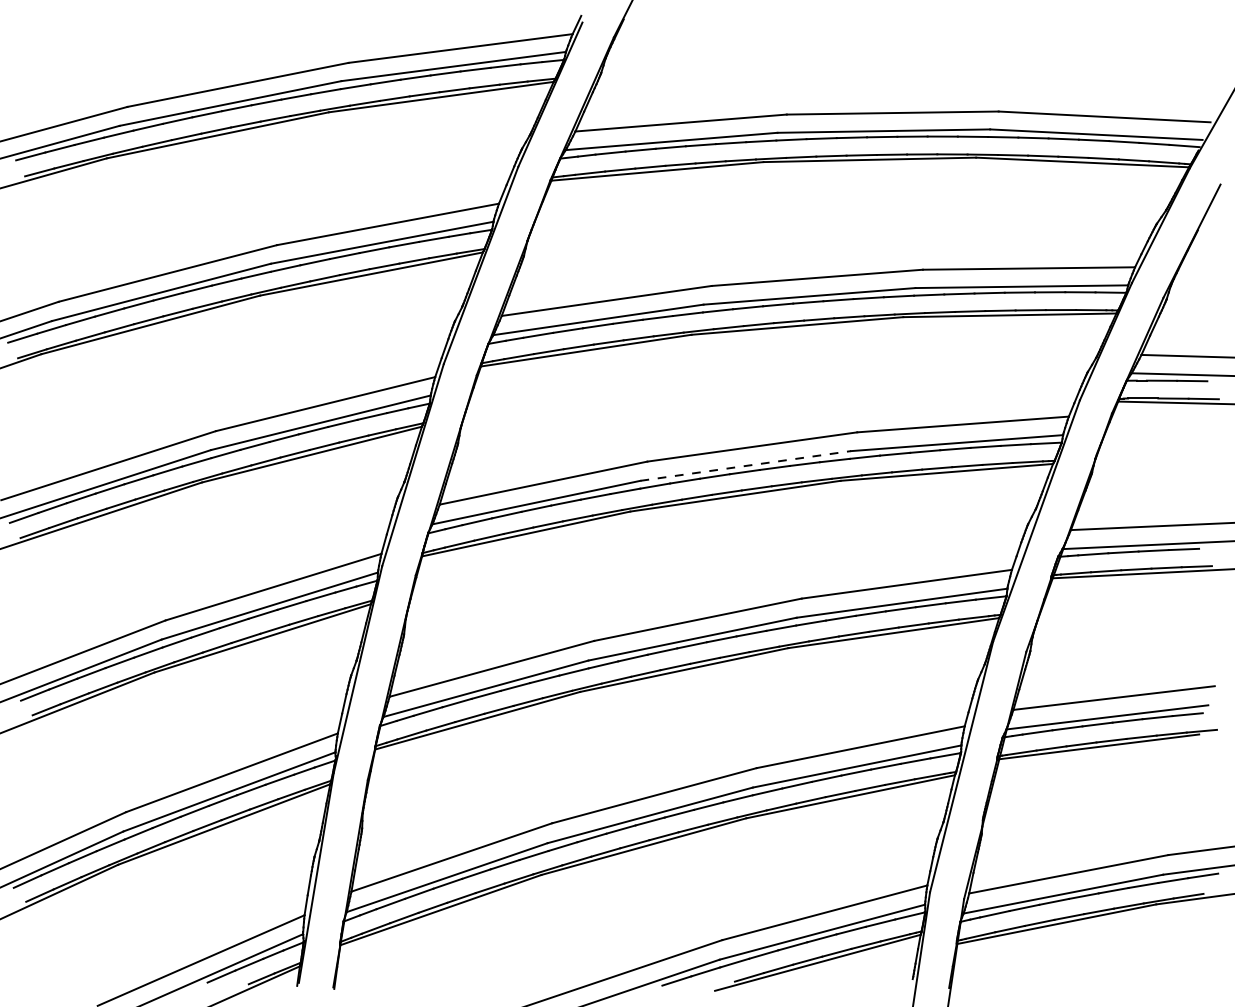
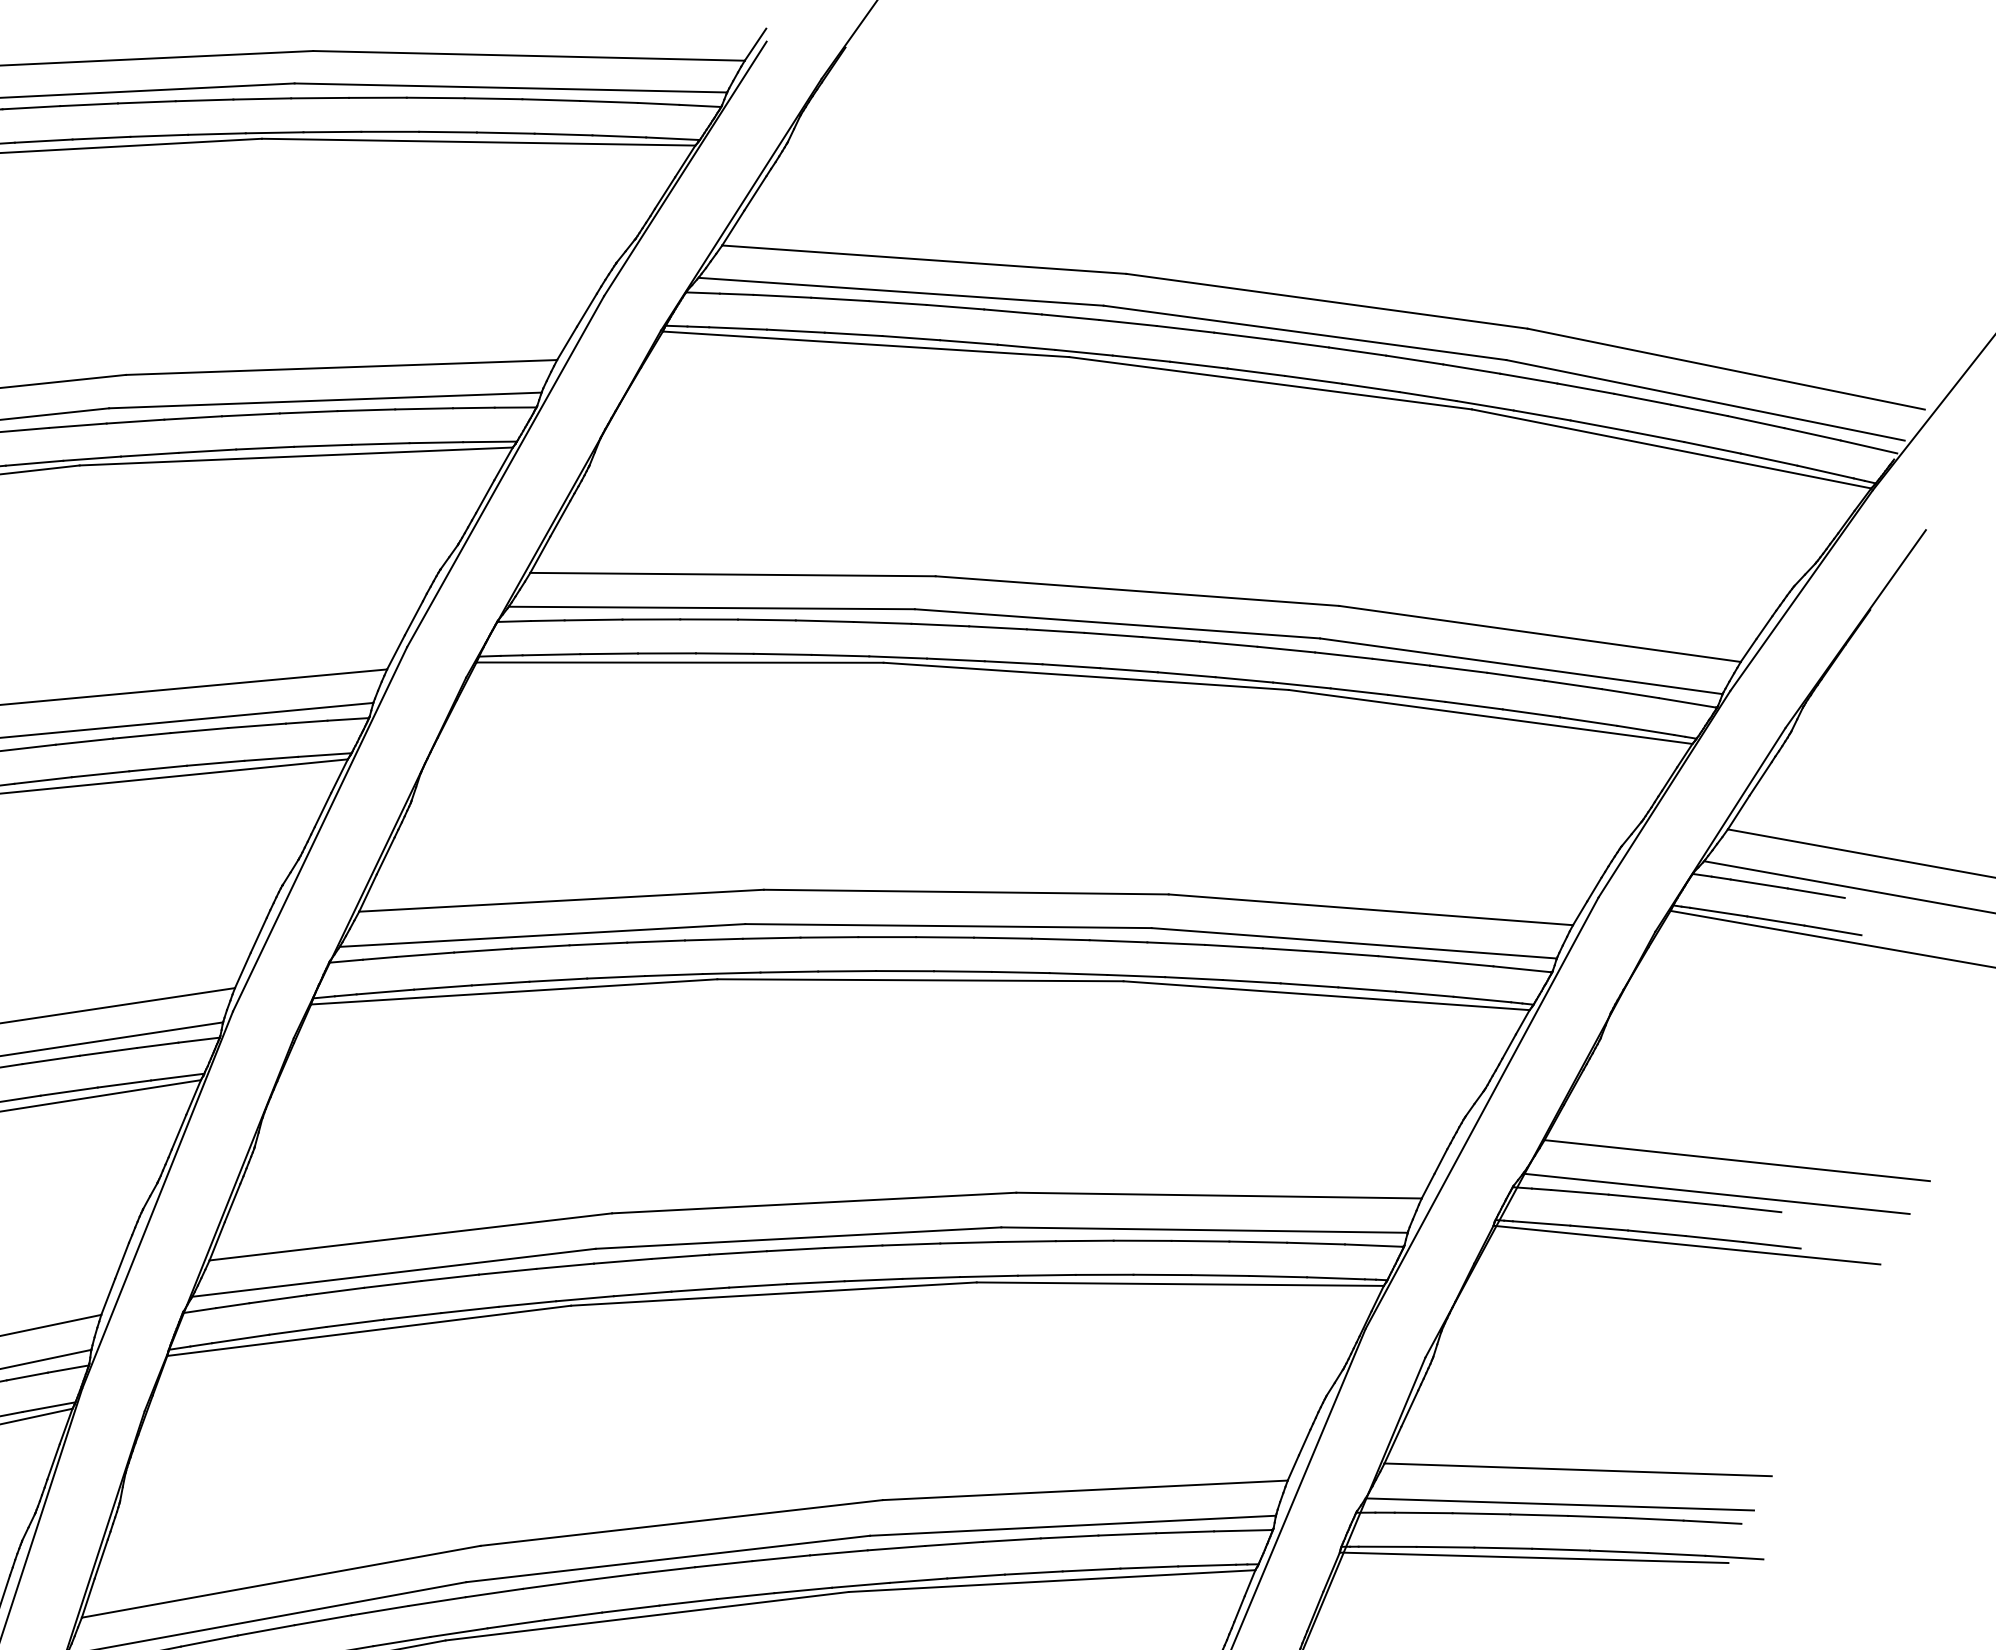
line: (746, 465) -> (949, 925), dashed -> solid

